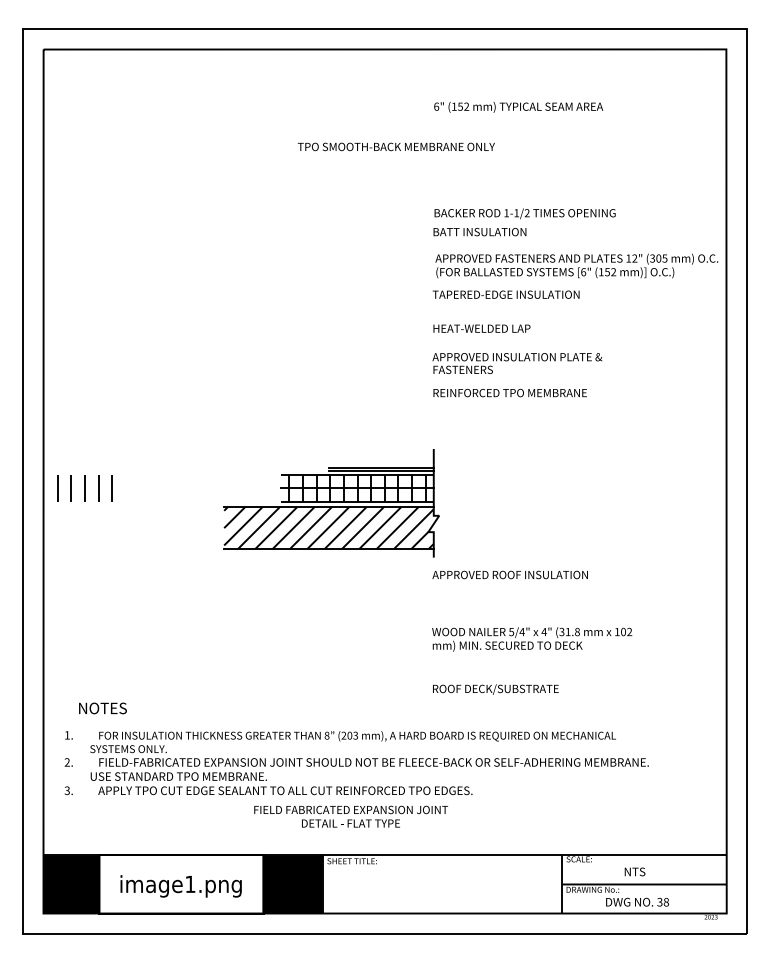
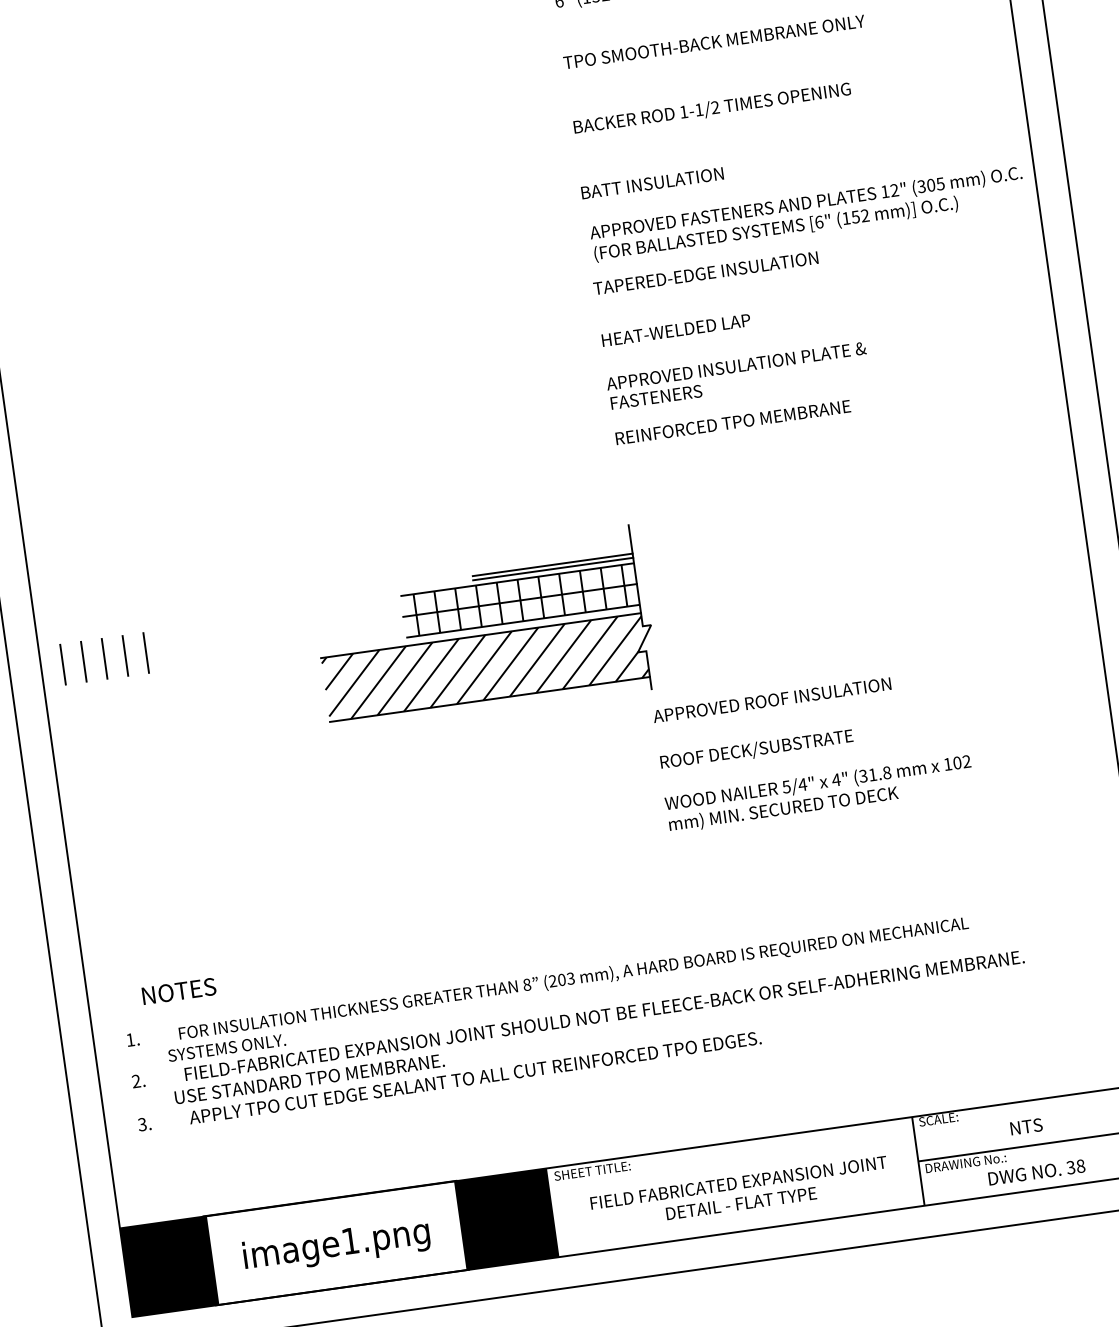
text: (395, 146) -> (712, 41), moved
text: (524, 213) -> (711, 108), moved
text: (495, 689) -> (756, 749), moved
text: (350, 816) -> (739, 1192), moved

